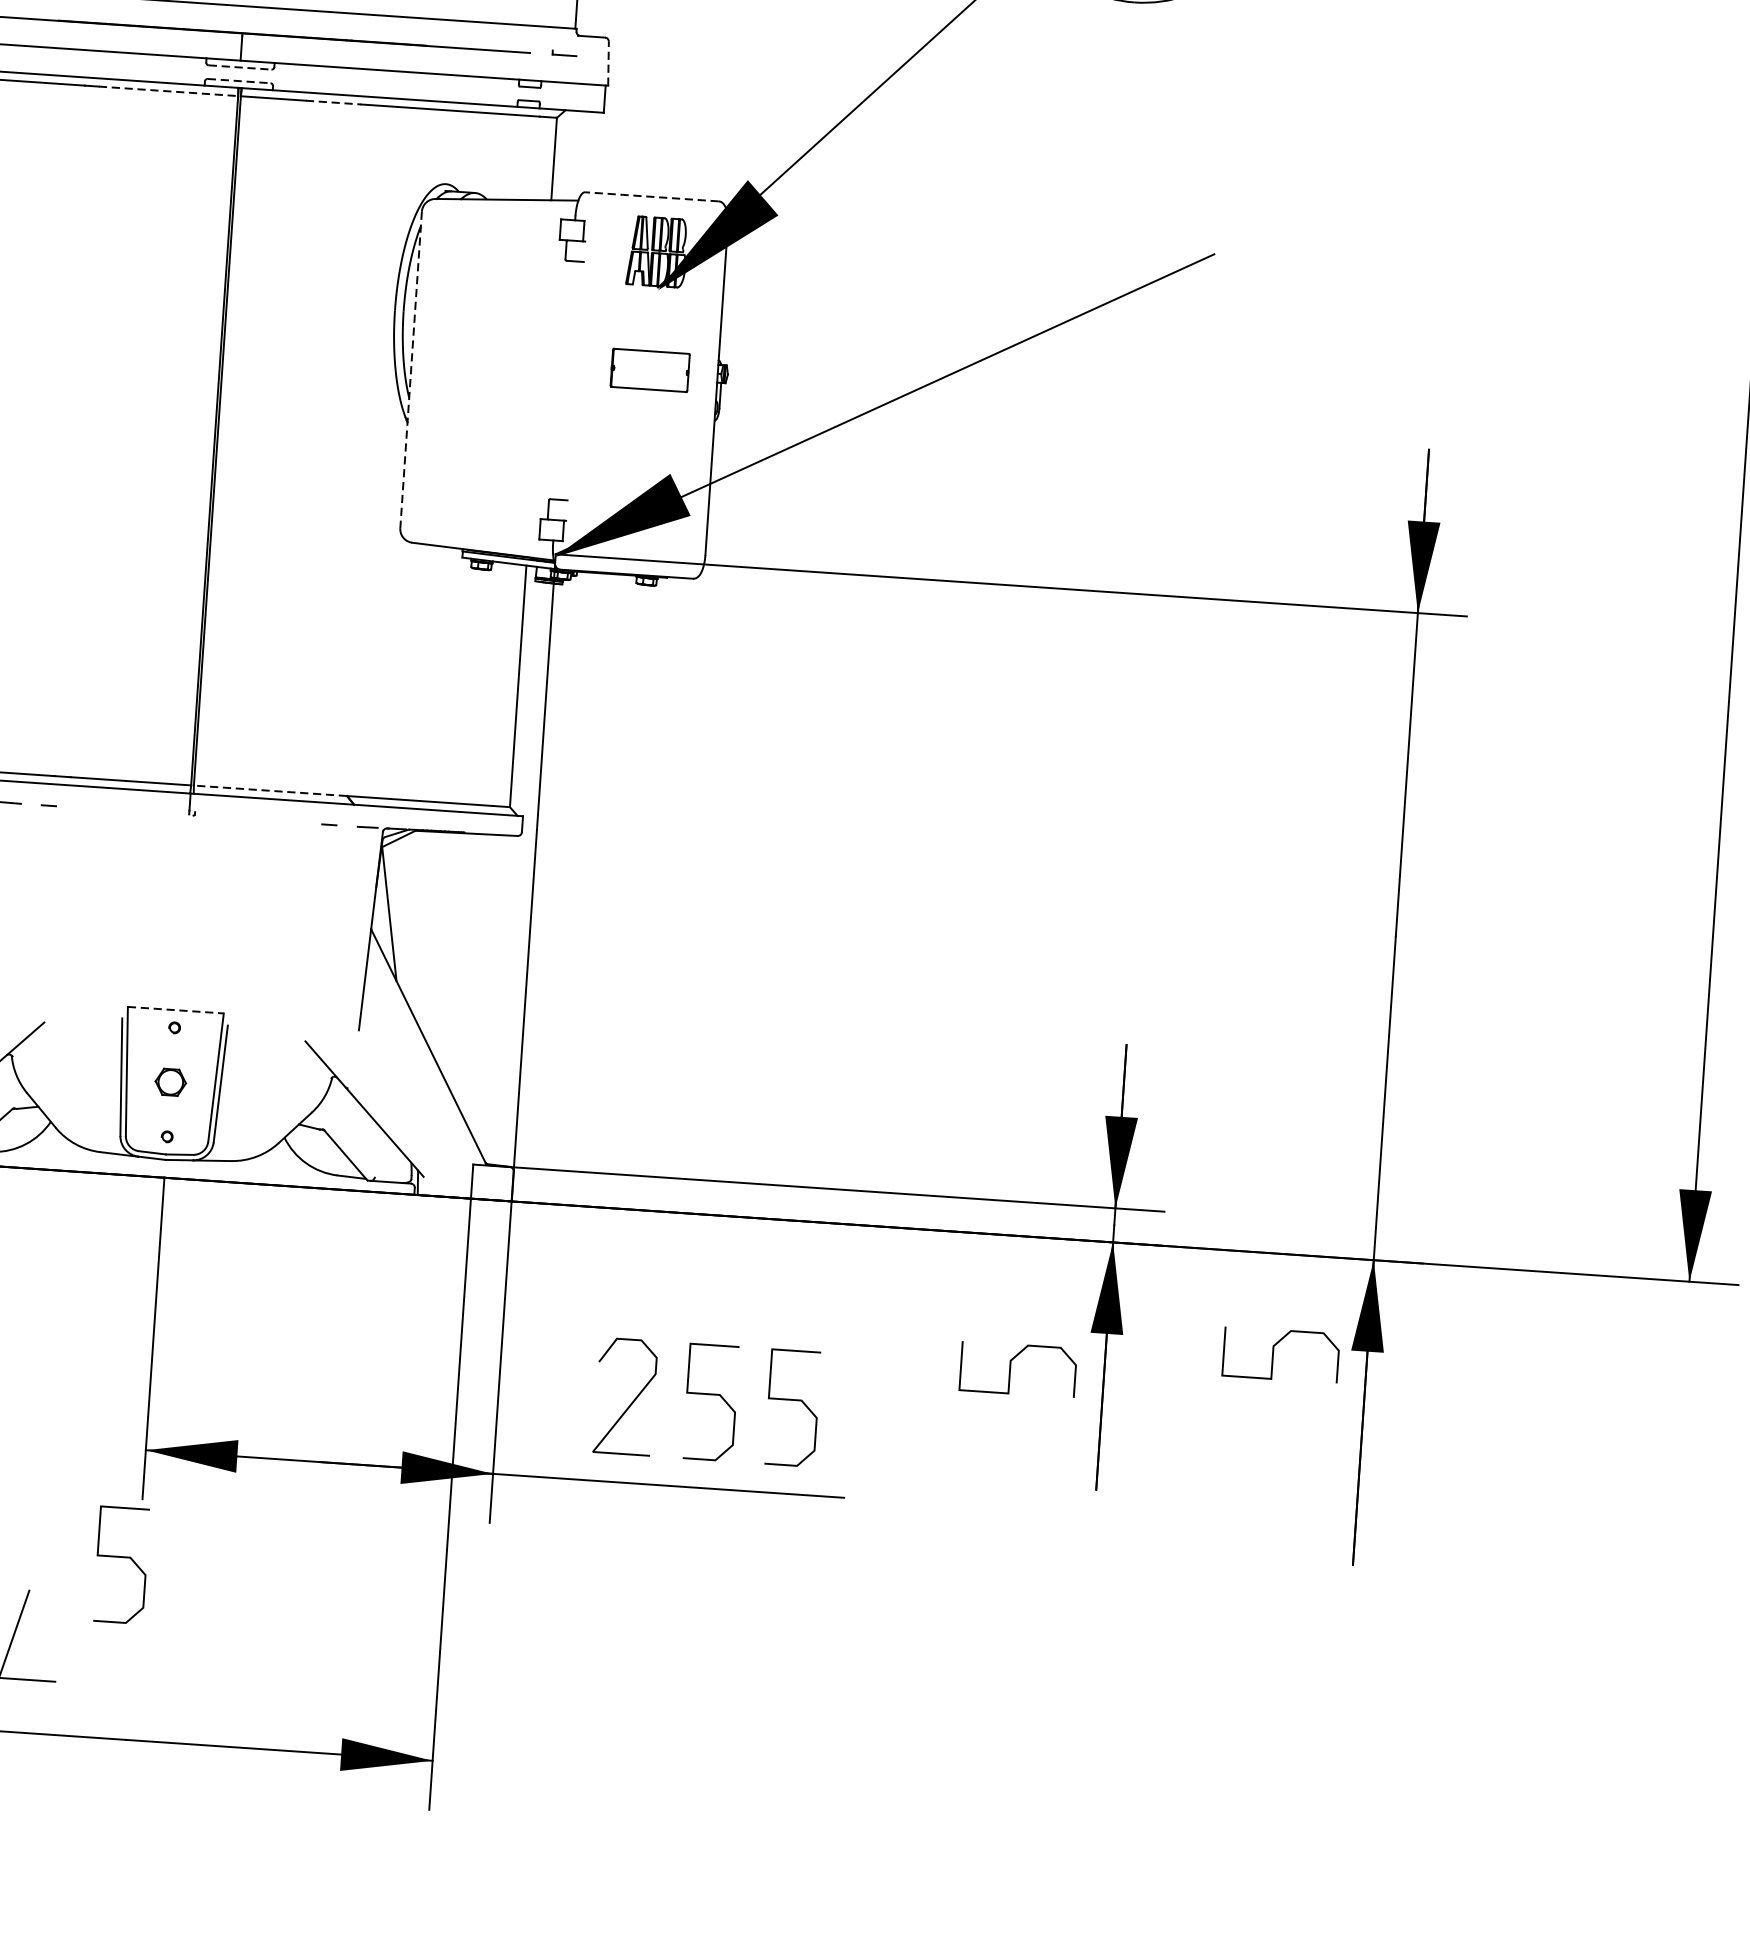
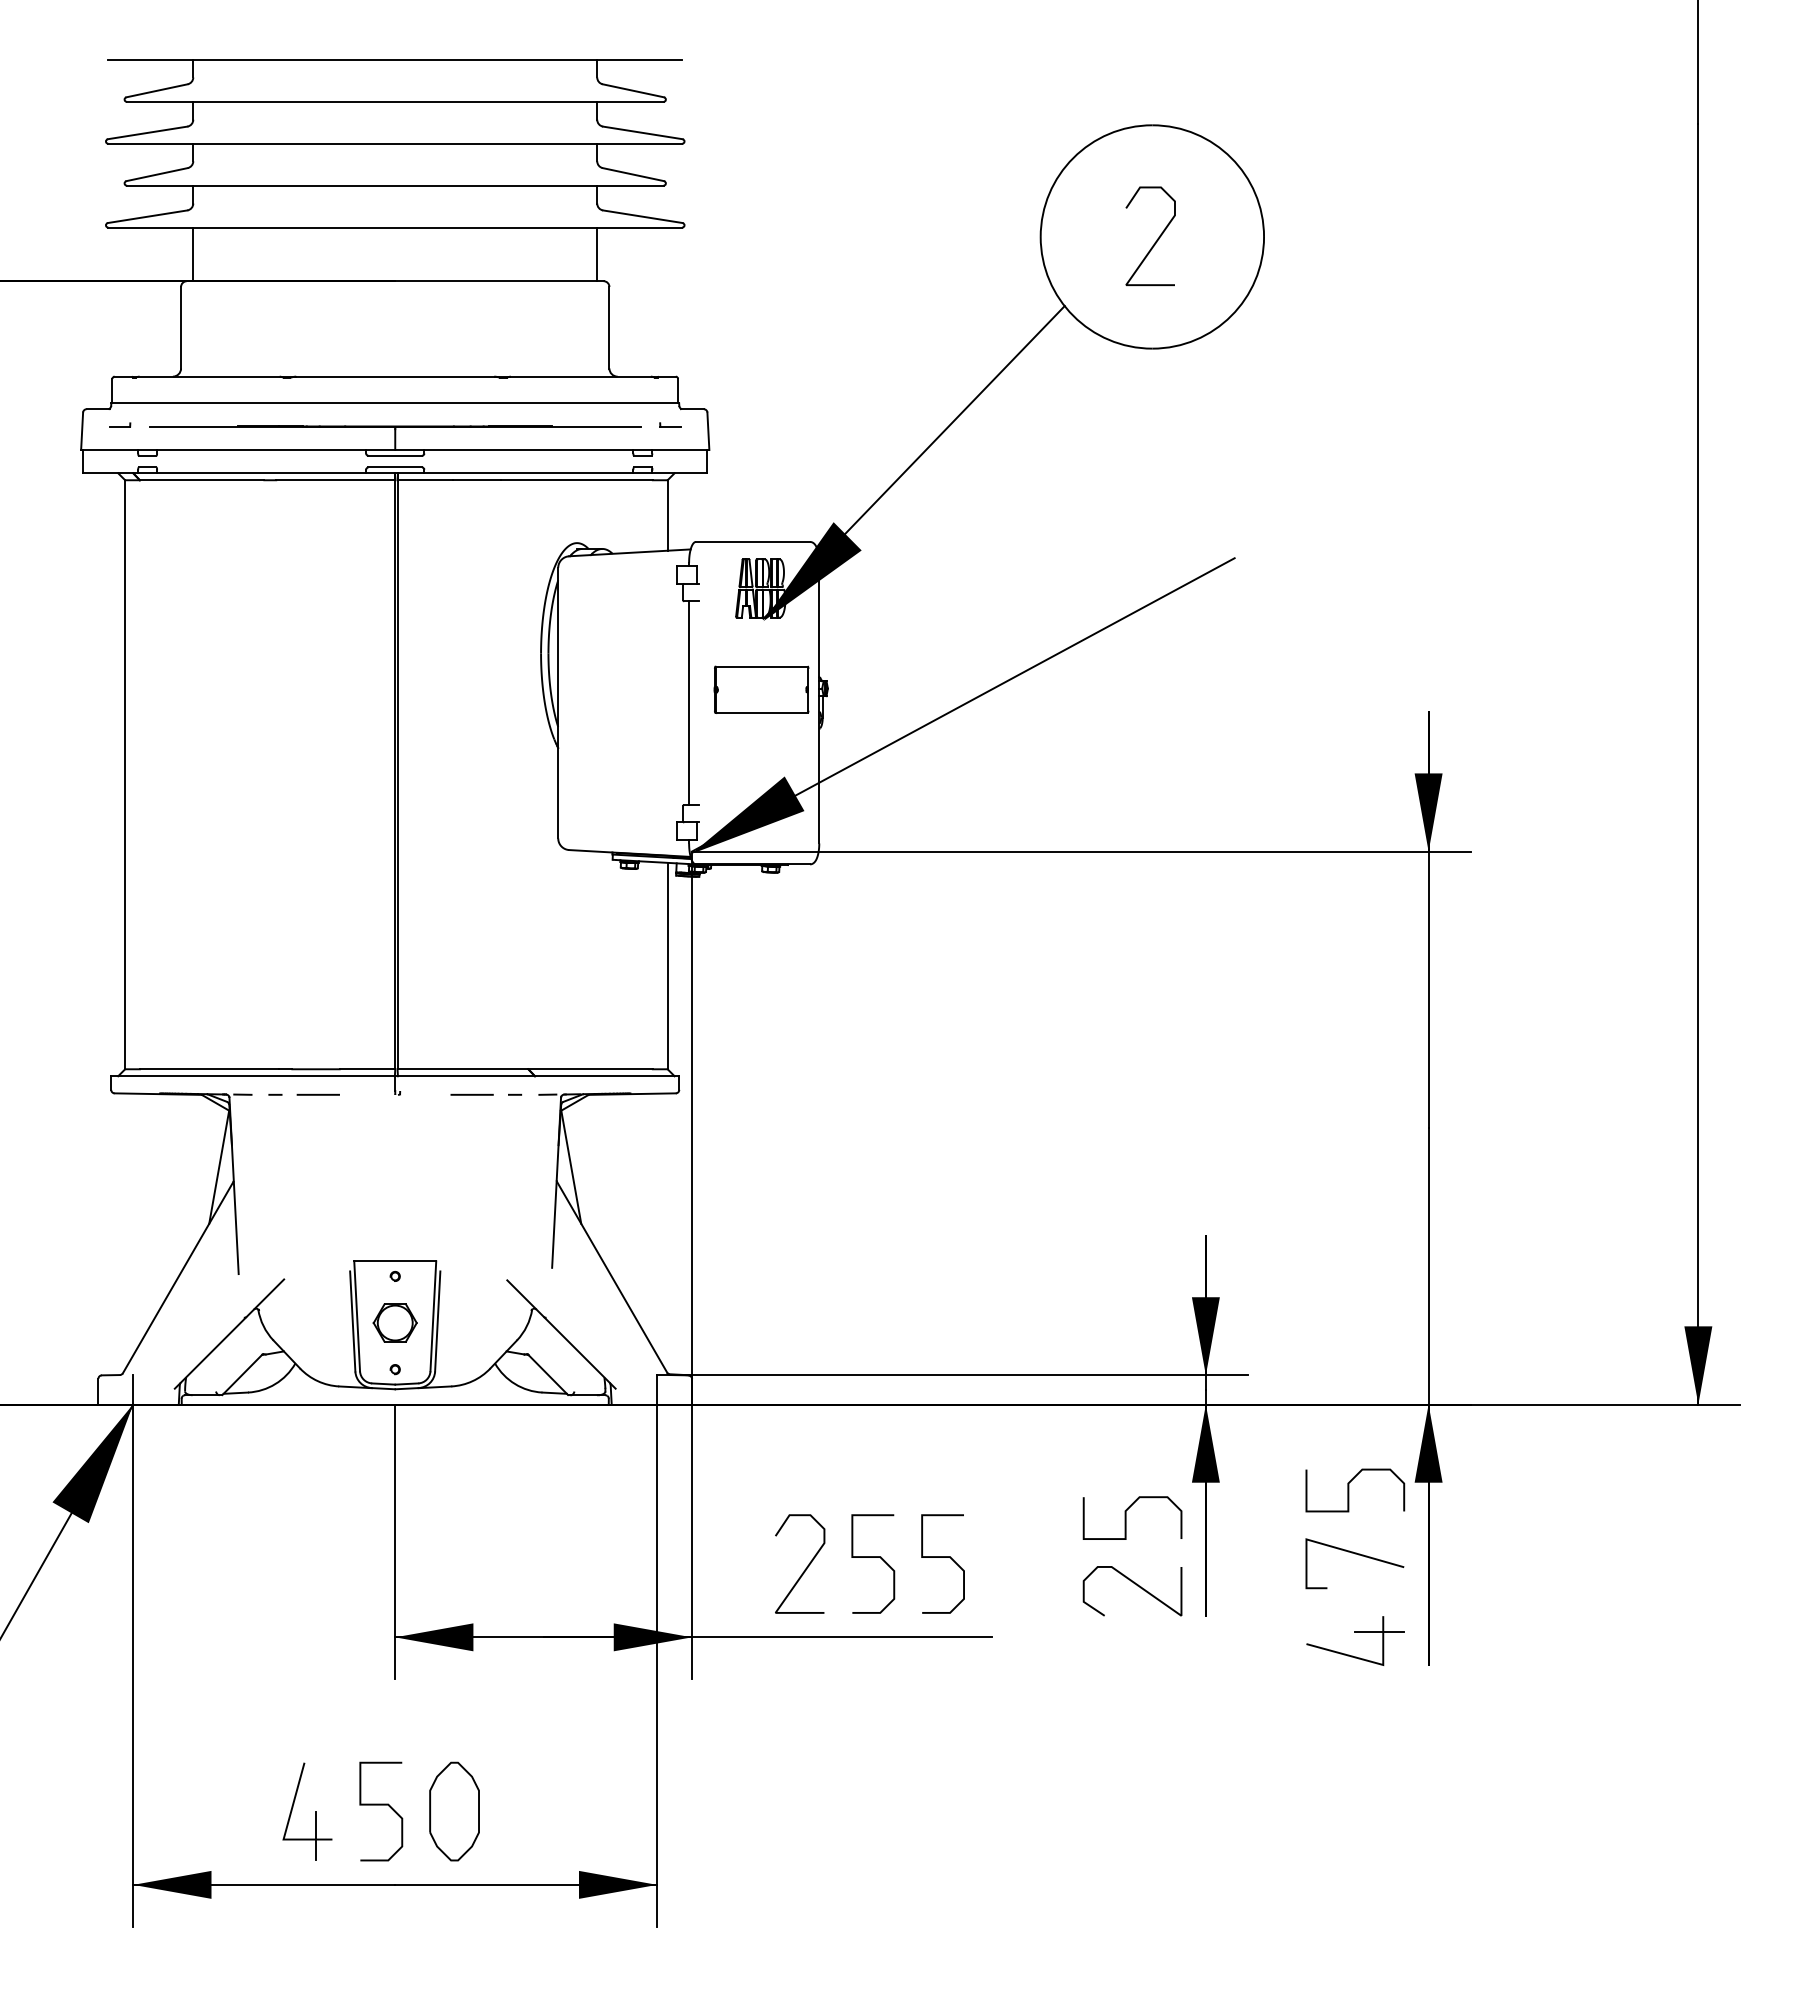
line: (608, 64) -> (708, 431), dashed -> solid
line: (240, 67) -> (395, 455), dashed -> solid
line: (239, 81) -> (395, 467), dashed -> solid
line: (168, 91) -> (335, 480), dashed -> solid
line: (333, 102) -> (476, 480), dashed -> solid
line: (651, 196) -> (752, 541), dashed -> solid
line: (411, 370) -> (558, 703), dashed -> solid
part: (650, 370) -> (761, 689), size x1.43
line: (564, 380) -> (689, 703), added
line: (269, 791) -> (462, 1069), dashed -> solid
line: (99, 808) -> (318, 1094), added
line: (278, 821) -> (471, 1094), added
line: (176, 1010) -> (395, 1261), dashed -> solid
part: (170, 1081) -> (394, 1322), size x1.67
line: (1279, 1431) -> (1358, 1555), added
curve: (1018, 1449) -> (1137, 1586), added
part: (1270, 1521) -> (1355, 1632), added
curve: (122, 1558) -> (381, 1805), moved
part: (201, 1658) -> (454, 1811), added
line: (37, 1675) -> (316, 1835), added

